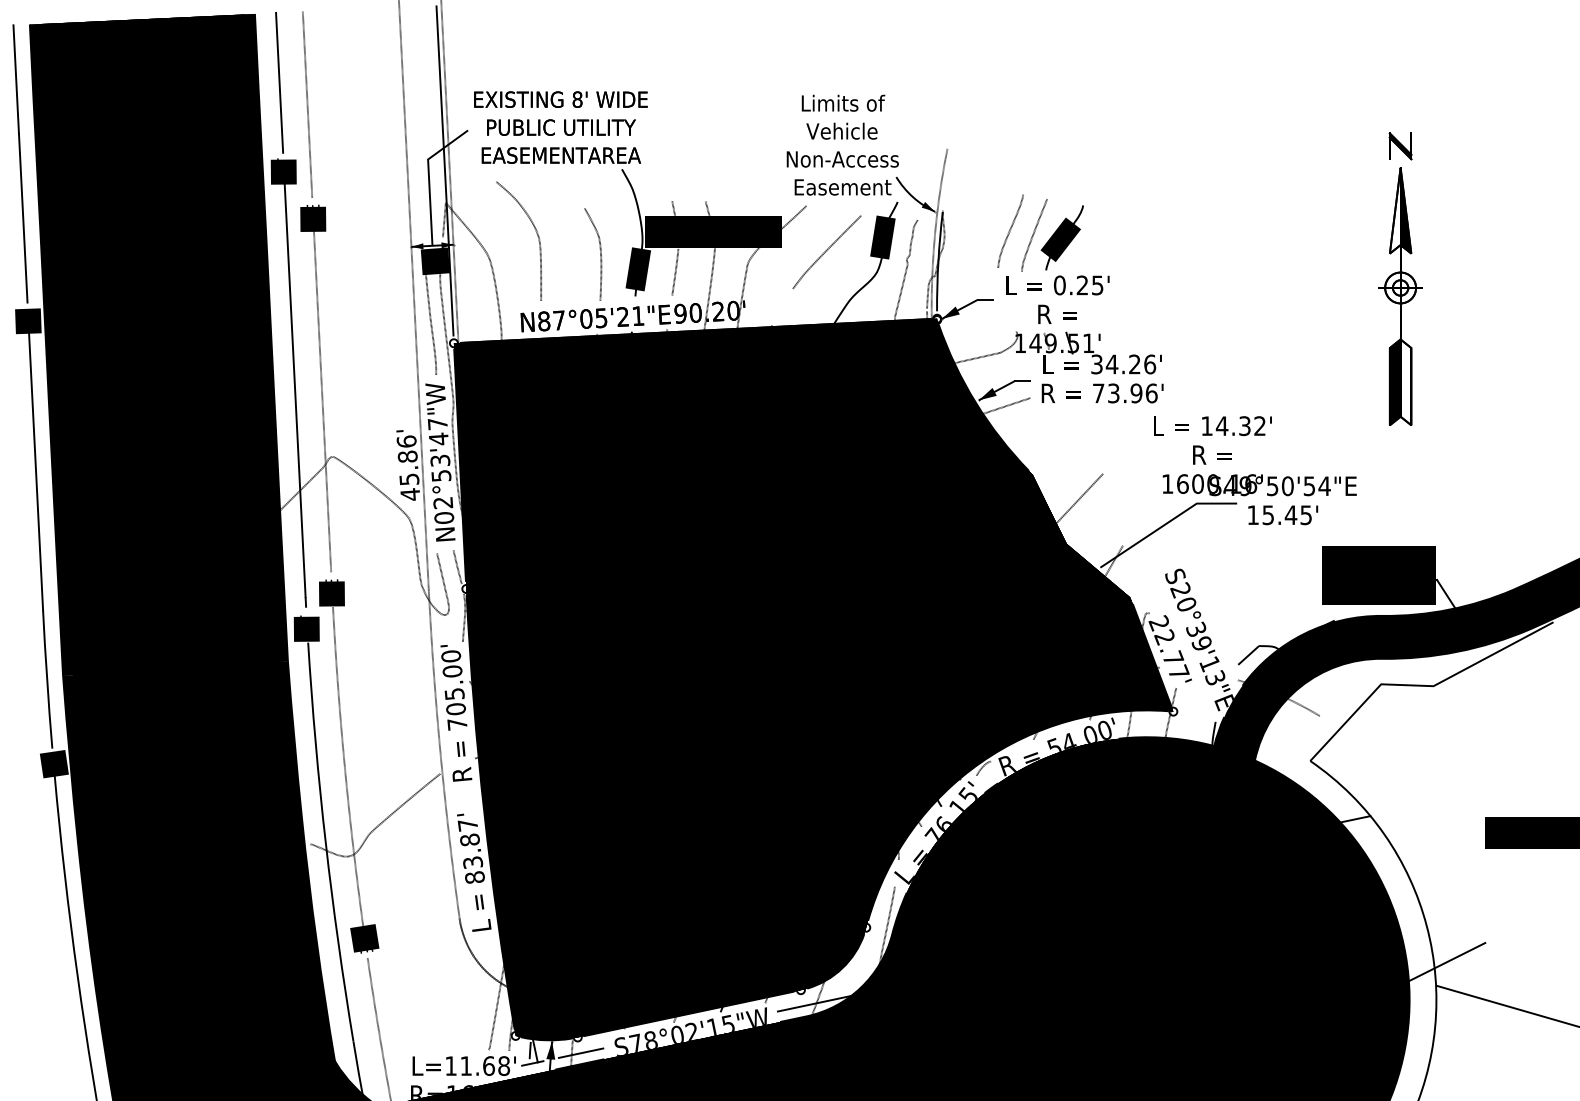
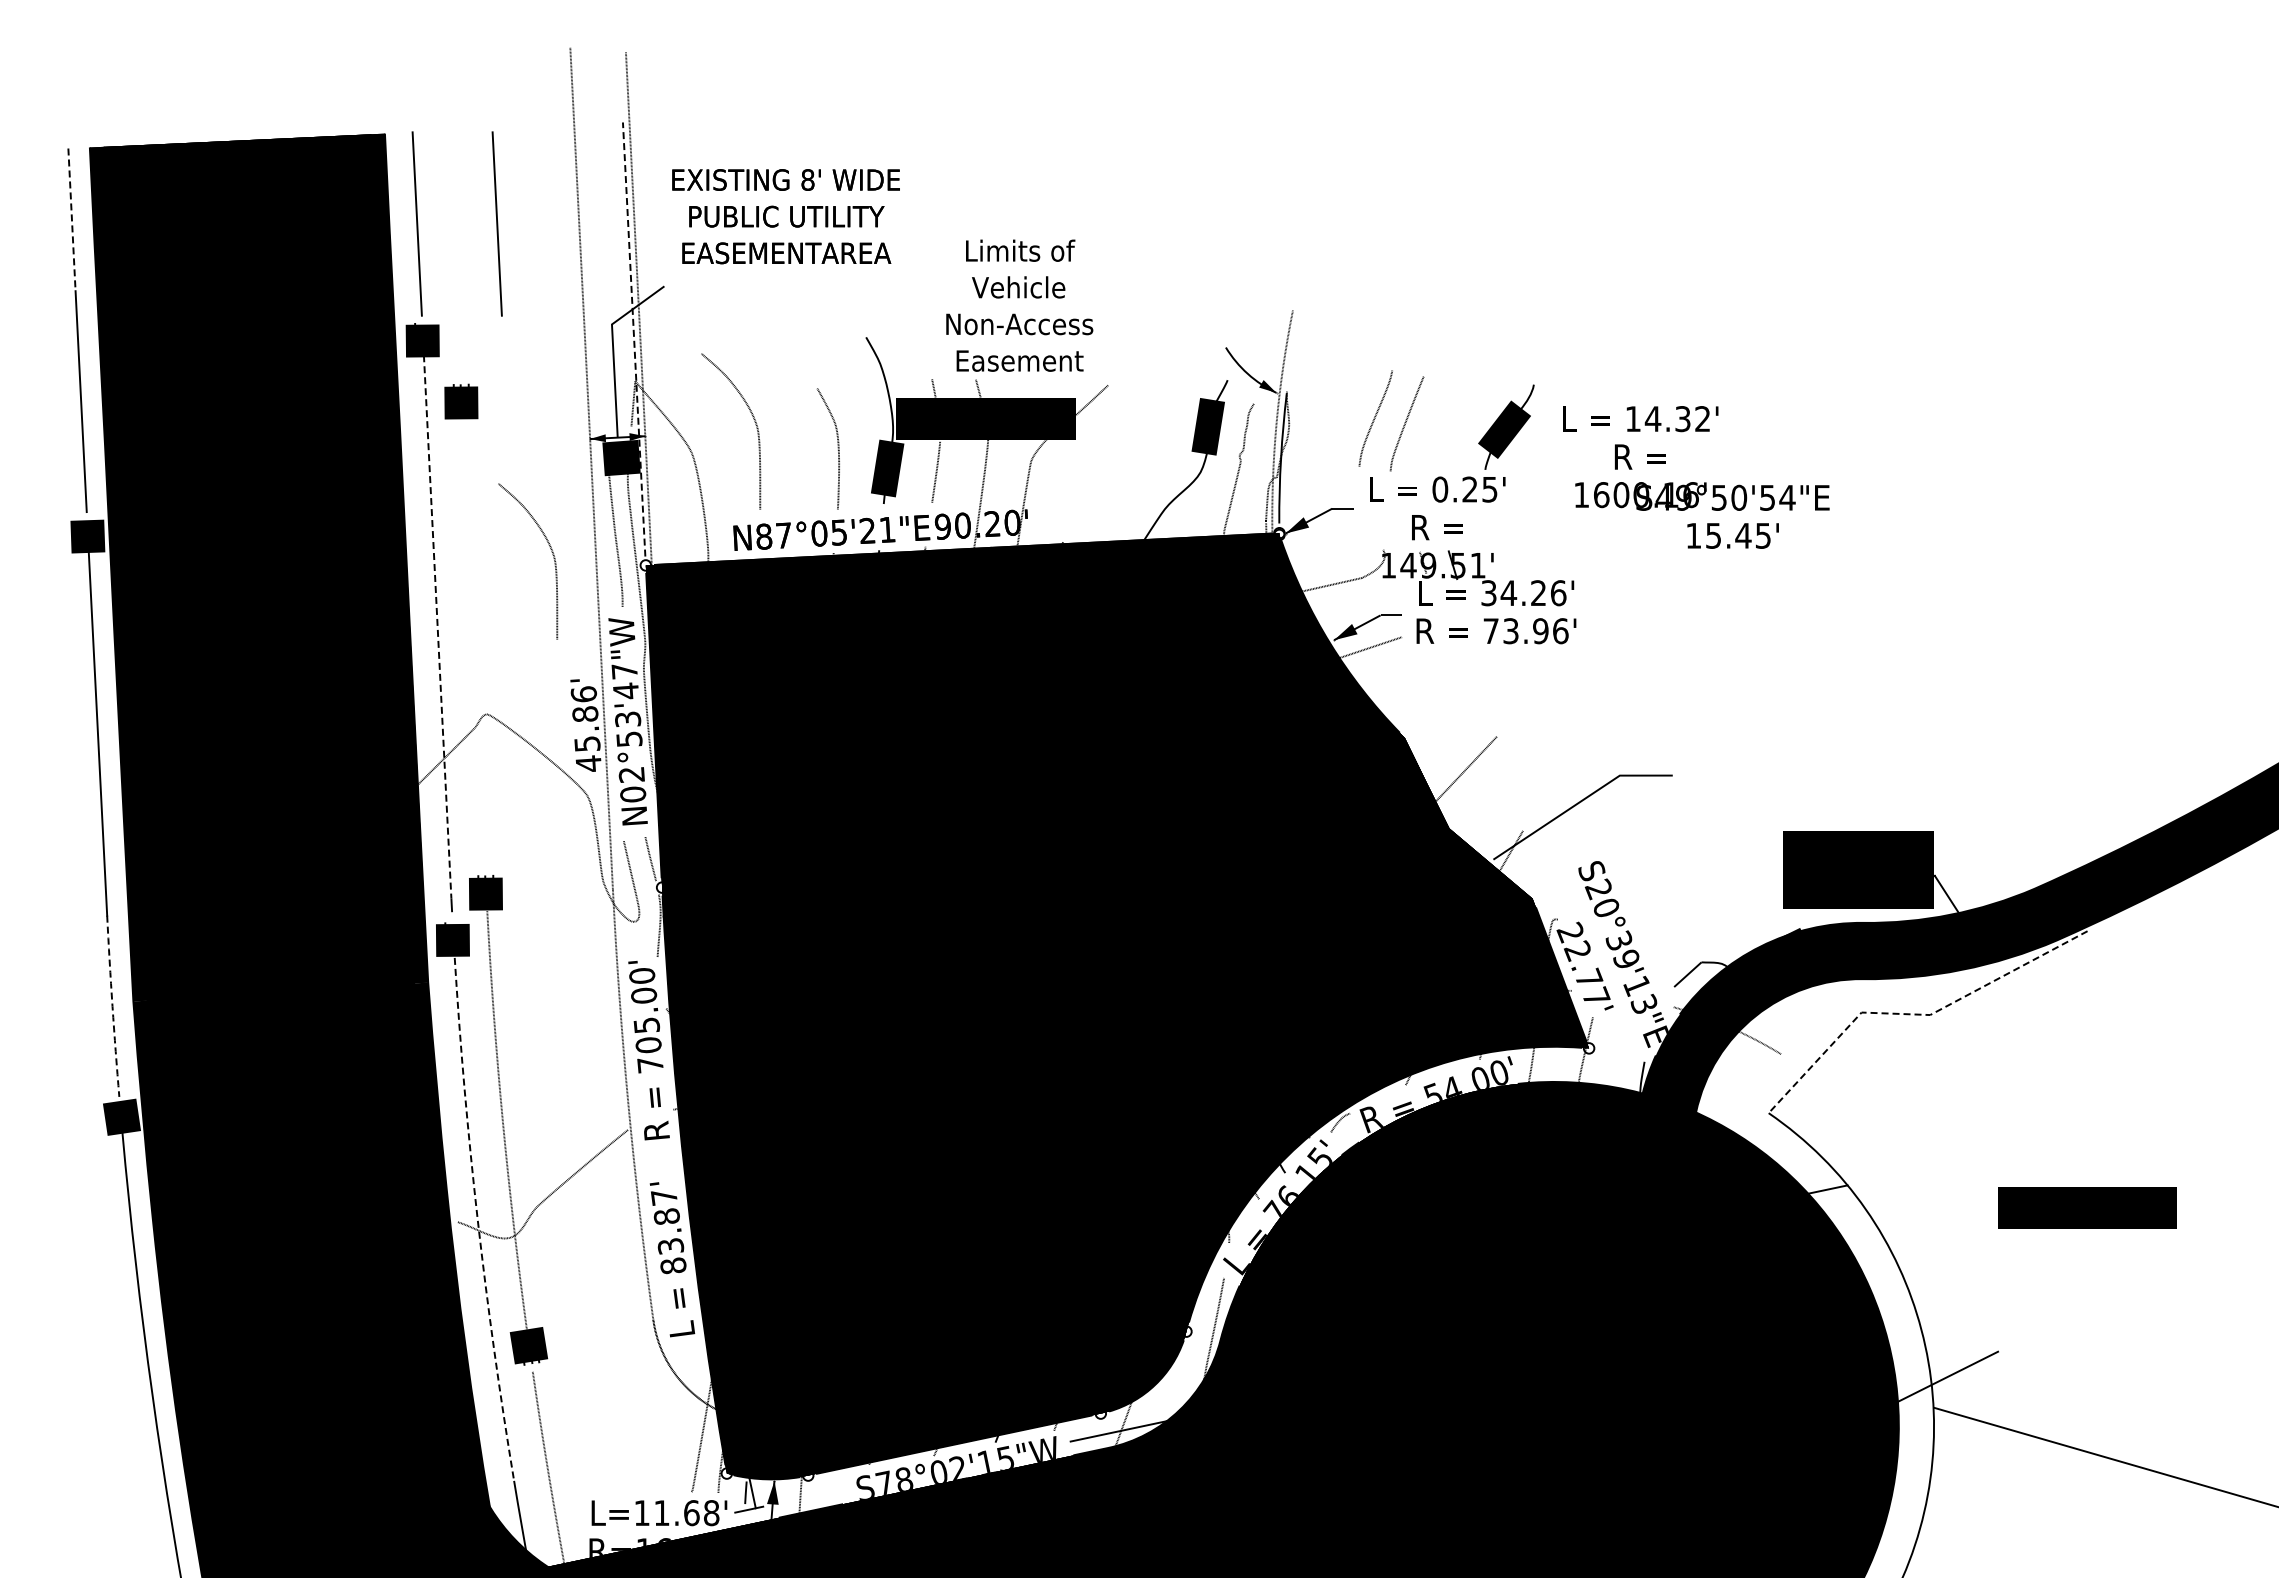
line: (16, 80) -> (72, 220), solid -> dashed
line: (340, 82) -> (496, 223), added
line: (307, 104) -> (453, 252), removed
text: (560, 127) -> (785, 216), moved
text: (842, 145) -> (1019, 305), moved
line: (445, 170) -> (634, 339), solid -> dashed
part: (1062, 237) -> (1506, 426), moved
curve: (826, 251) -> (1134, 445), removed
part: (1400, 279) -> (1886, 481), removed
curve: (381, 333) -> (551, 552), added
line: (295, 389) -> (437, 626), solid -> dashed
line: (322, 401) -> (473, 641), removed
text: (1255, 470) -> (1696, 477), moved
arc: (47, 679) -> (112, 1006), solid -> dashed
line: (1423, 685) -> (1916, 1014), solid -> dashed
arc: (325, 842) -> (477, 1220), solid -> dashed
line: (581, 1053) -> (812, 1496), removed

